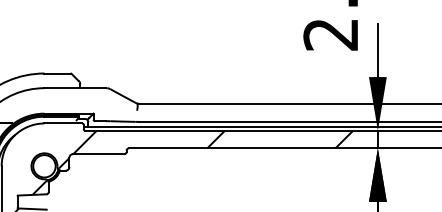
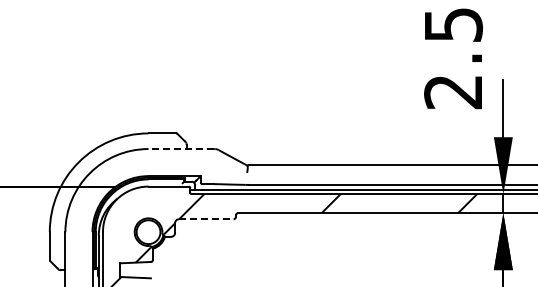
line: (75, 88) -> (181, 149), solid -> dashed
line: (98, 154) -> (206, 219), solid -> dashed

